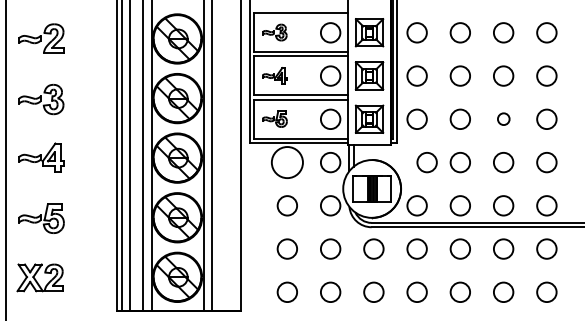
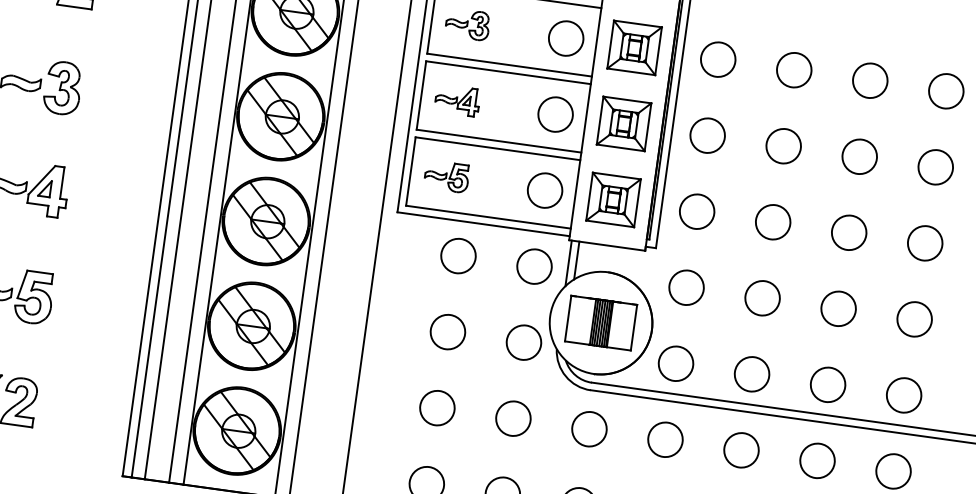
circle: (503, 118) -> (849, 231), size x1.67
circle: (287, 162) -> (458, 255), size x0.62
circle: (426, 162) -> (685, 287), moved

